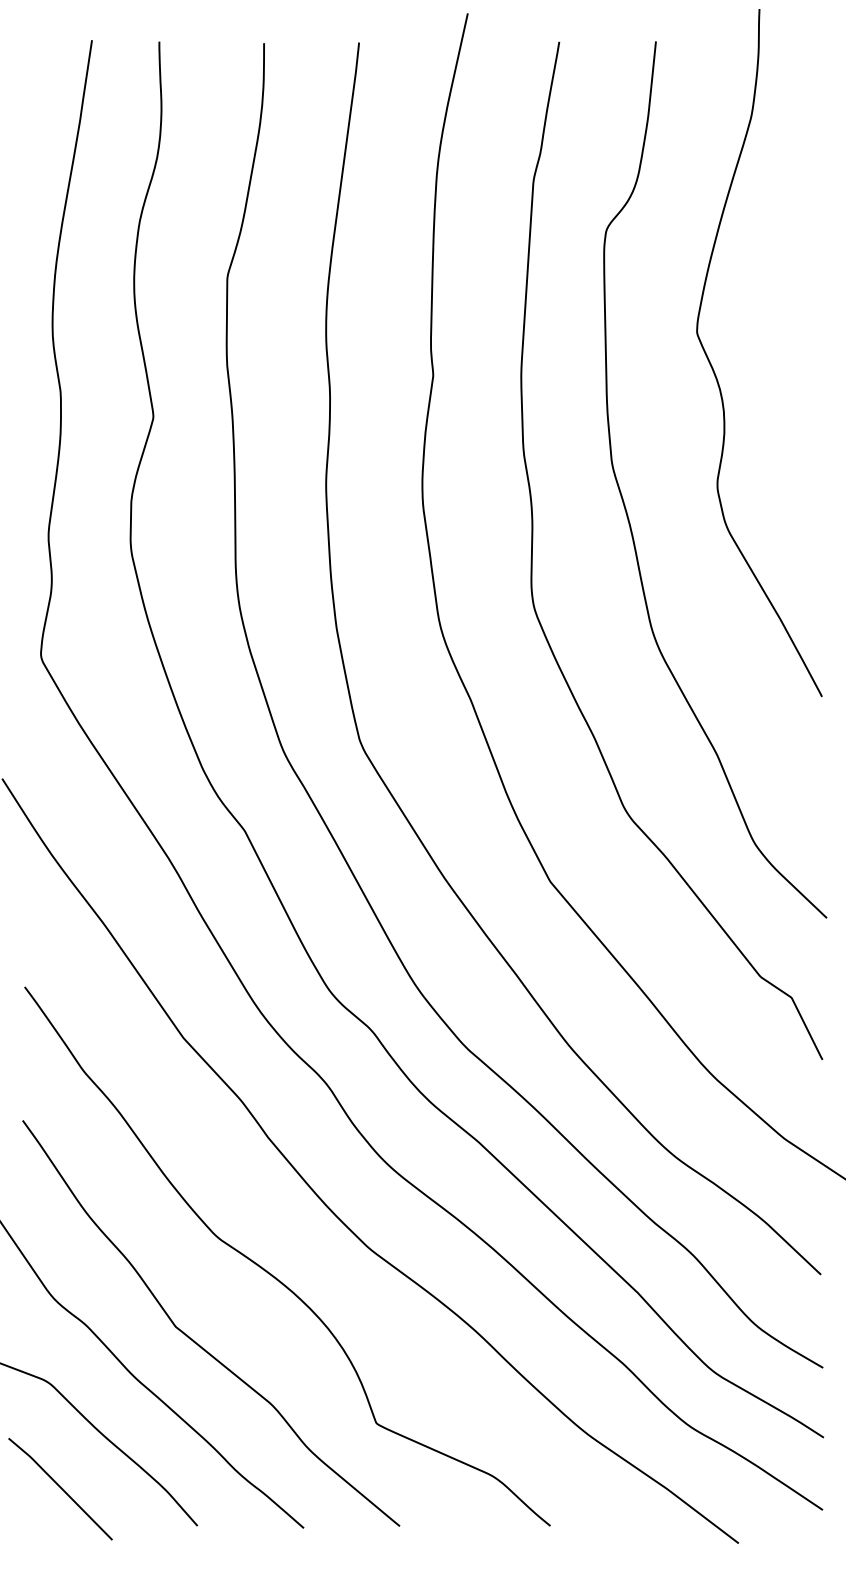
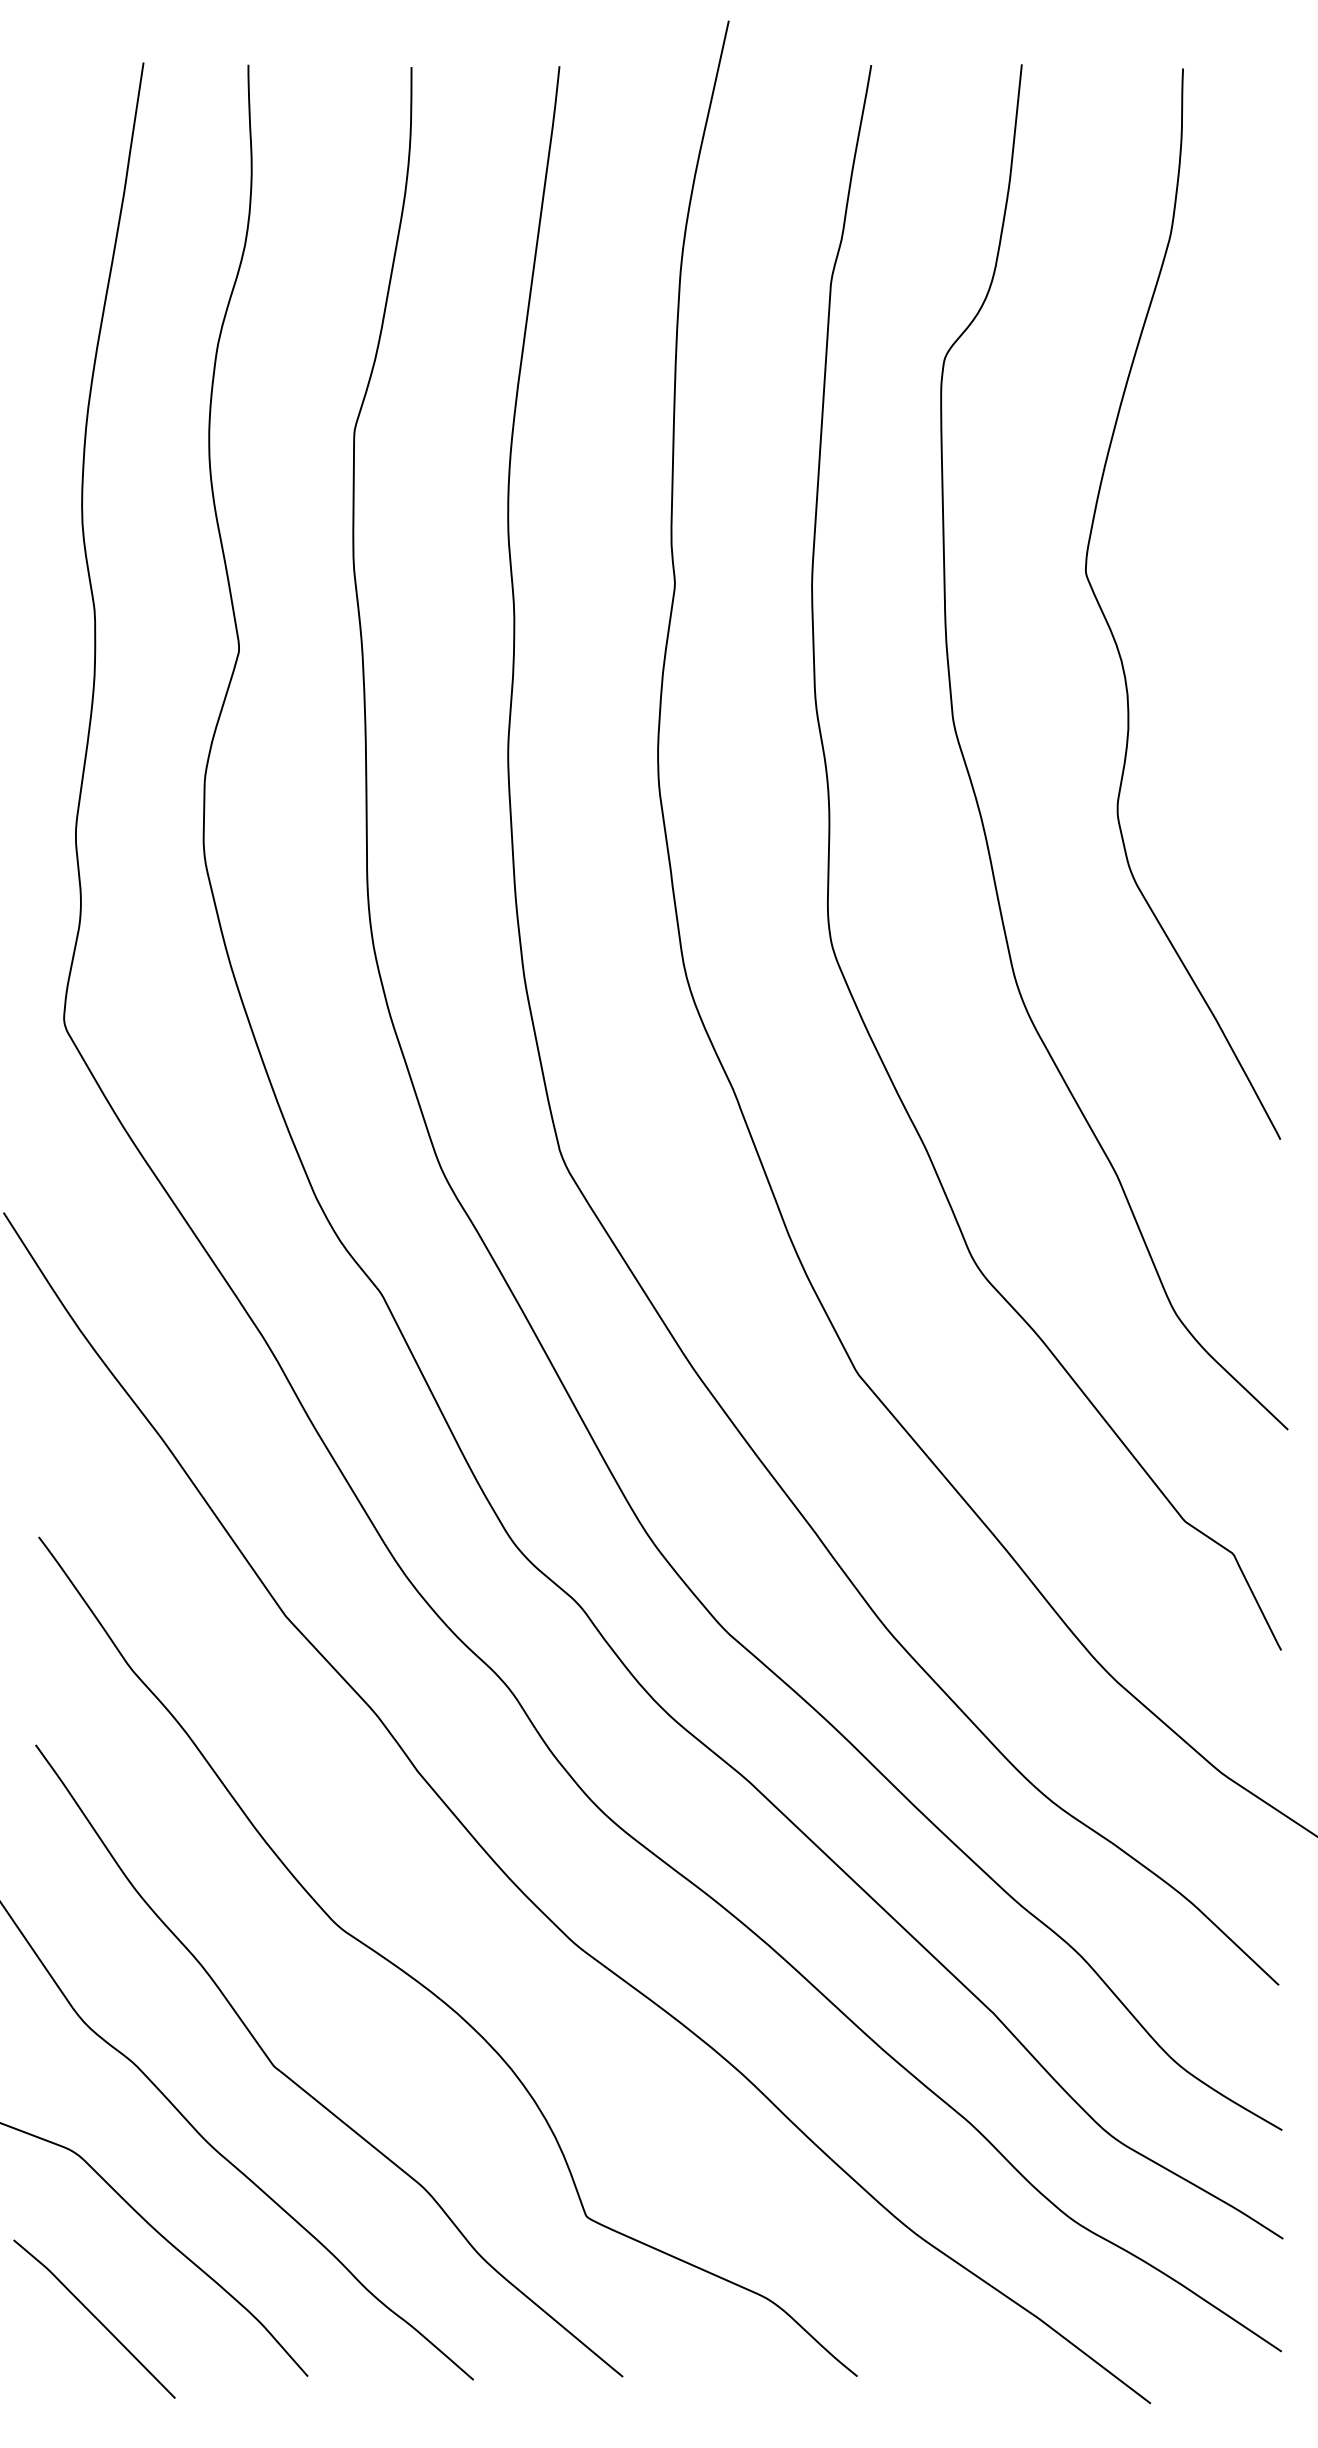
curve: (715, 372) -> (1114, 634), moved

